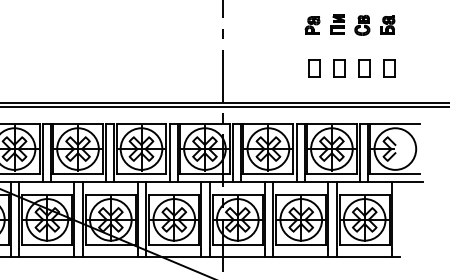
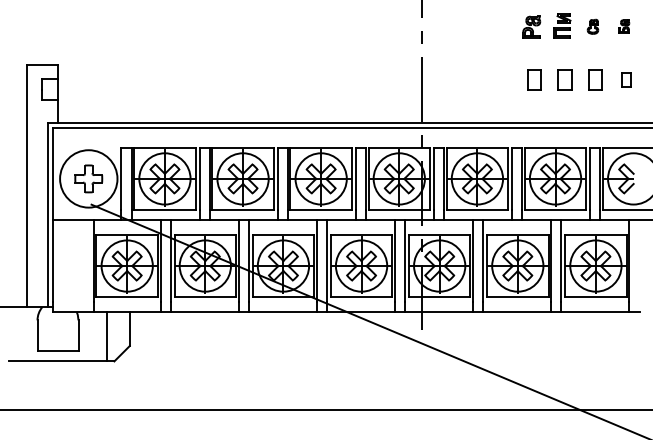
part: (361, 25) -> (592, 26), size x0.6
part: (387, 25) -> (624, 26), size x0.6
part: (389, 68) -> (626, 79), size x0.7

